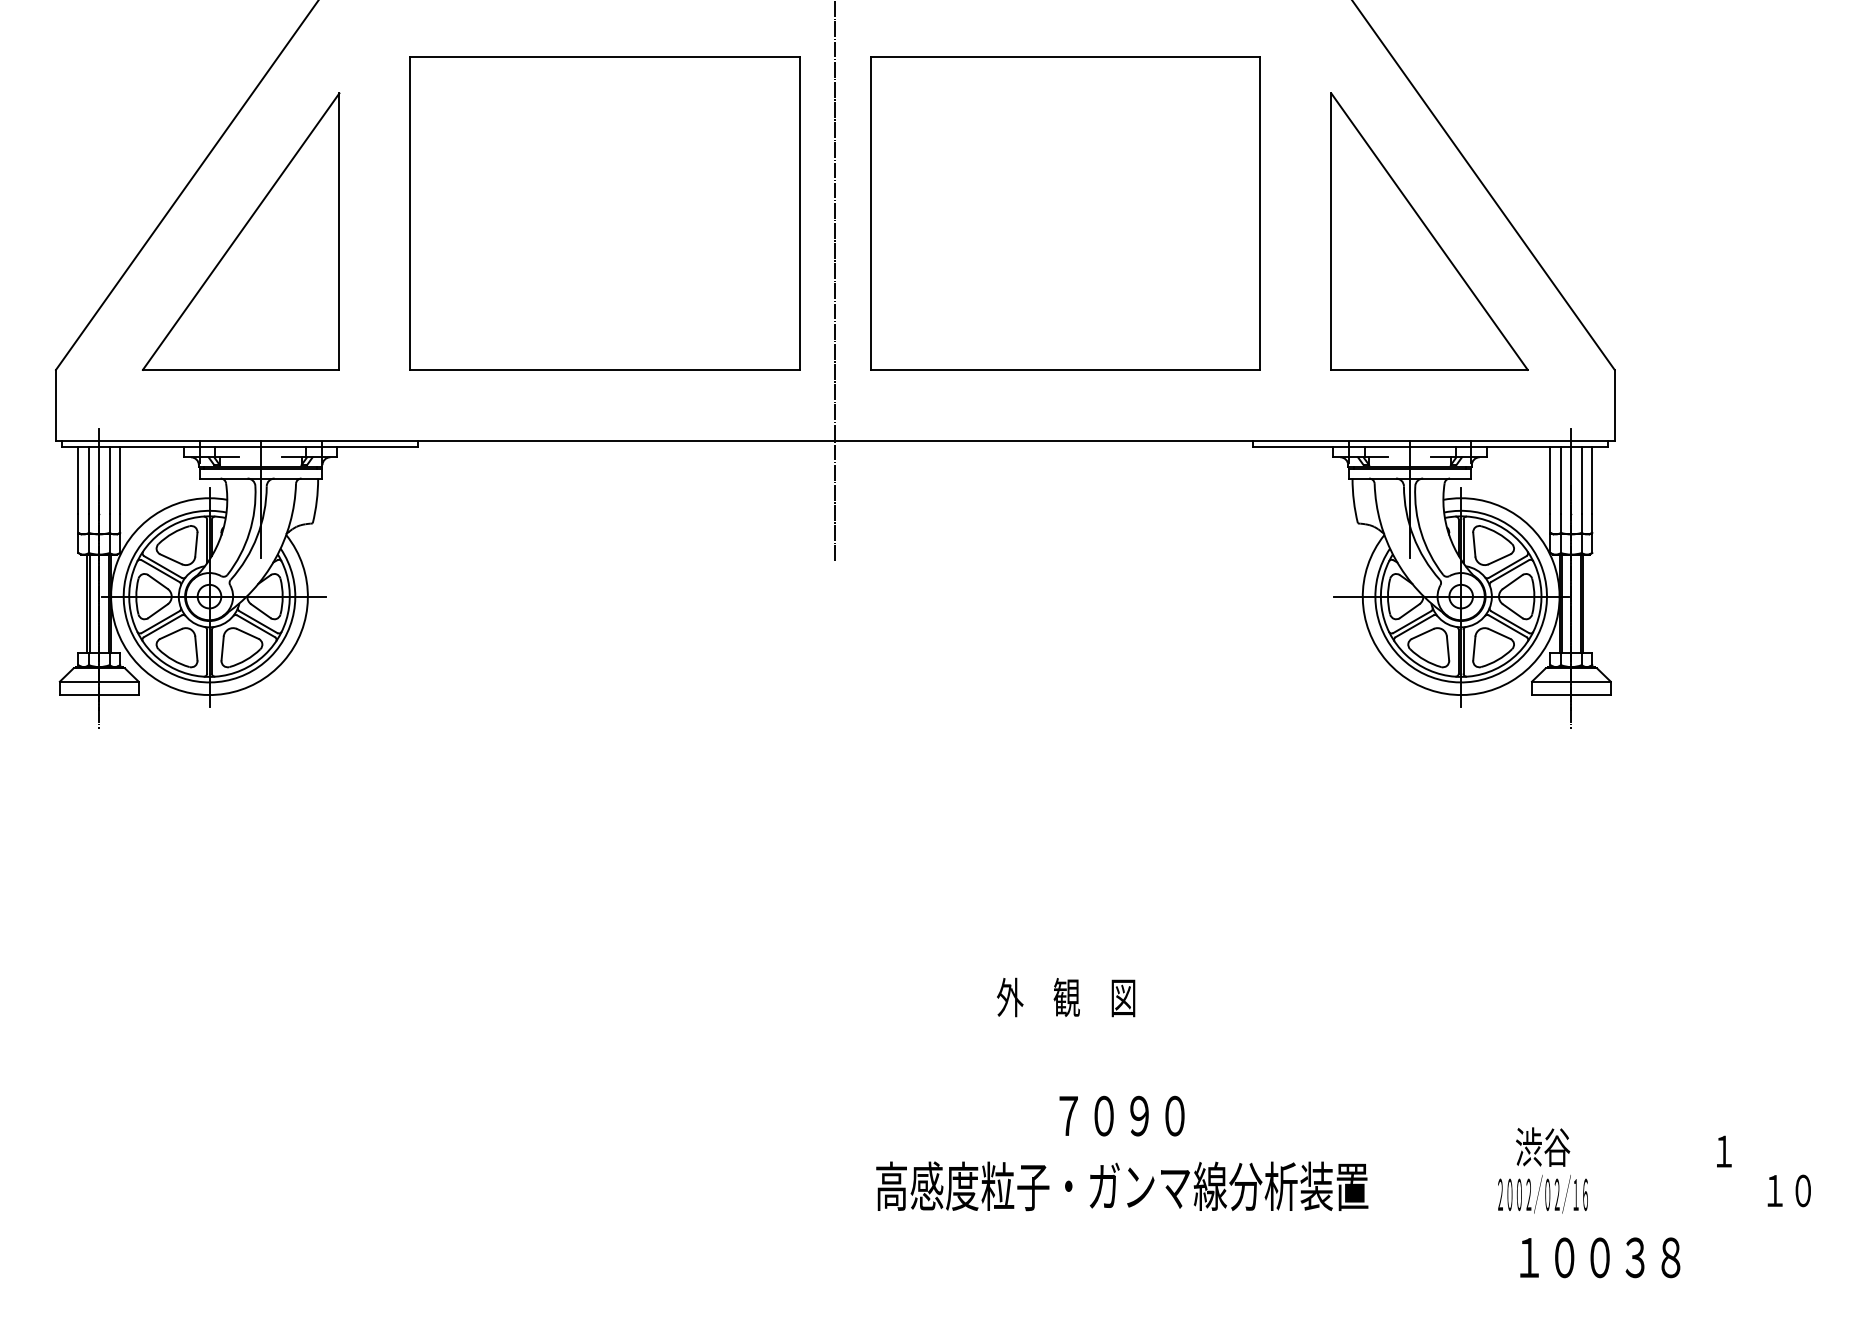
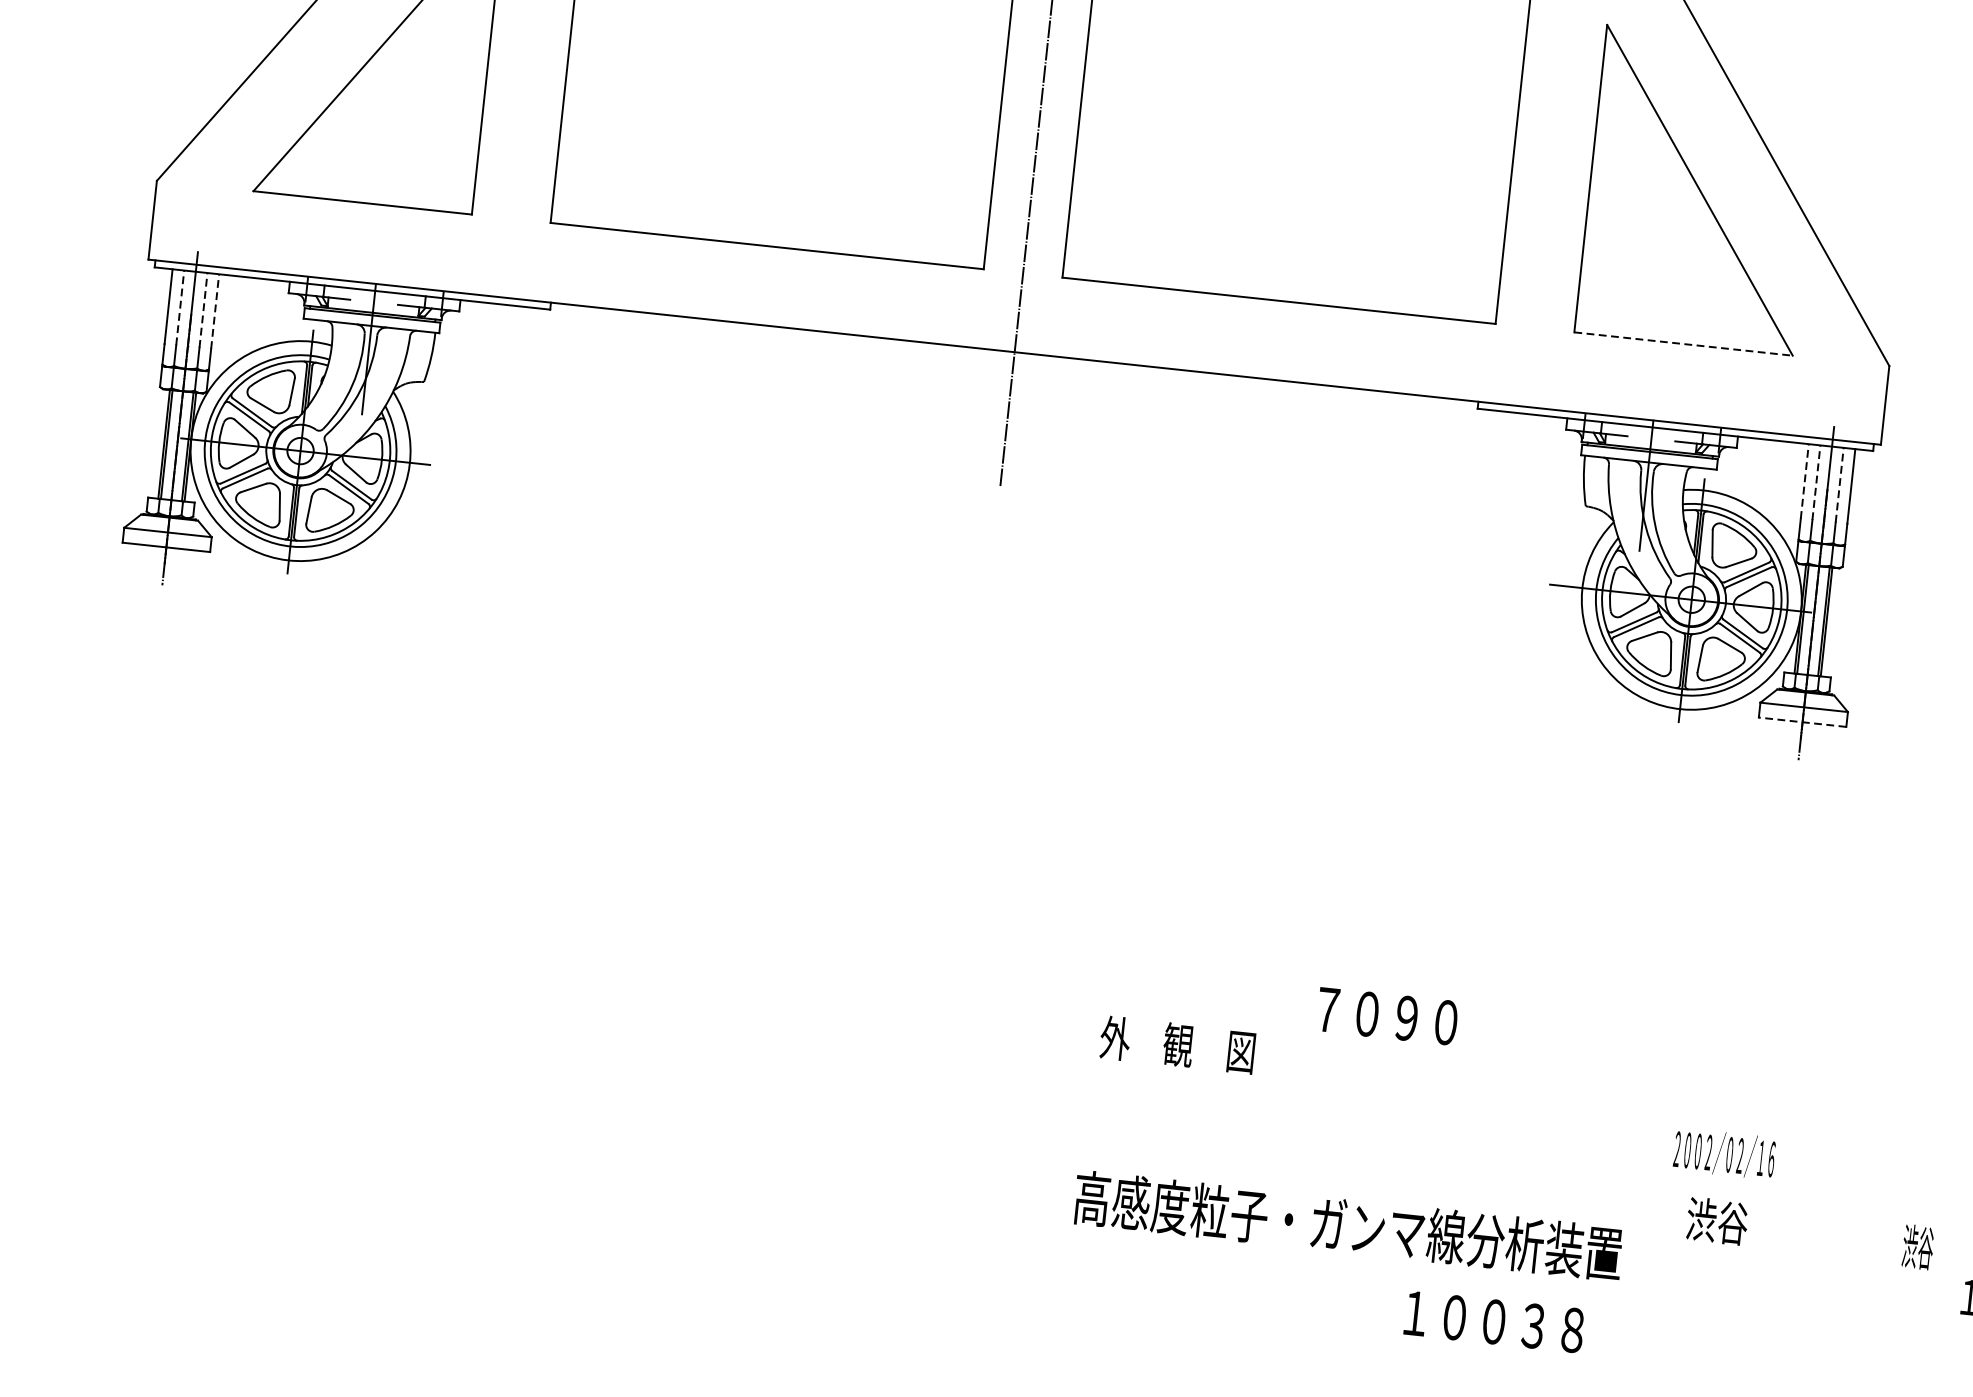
line: (1430, 369) -> (1684, 343), solid -> dashed
line: (88, 480) -> (179, 307), solid -> dashed
line: (109, 480) -> (203, 310), solid -> dashed
line: (120, 480) -> (215, 311), solid -> dashed
line: (1550, 480) -> (1804, 481), solid -> dashed
line: (1560, 480) -> (1815, 482), solid -> dashed
line: (1581, 480) -> (1839, 484), solid -> dashed
line: (1570, 695) -> (1801, 722), solid -> dashed
text: (1066, 997) -> (1178, 1044), moved
text: (1121, 1115) -> (1386, 1015), moved
text: (1723, 1150) -> (1917, 1246), １ -> 渋谷
text: (1122, 1186) -> (1348, 1226), moved
text: (1542, 1194) -> (1723, 1153), moved
text: (1600, 1257) -> (1494, 1321), moved

